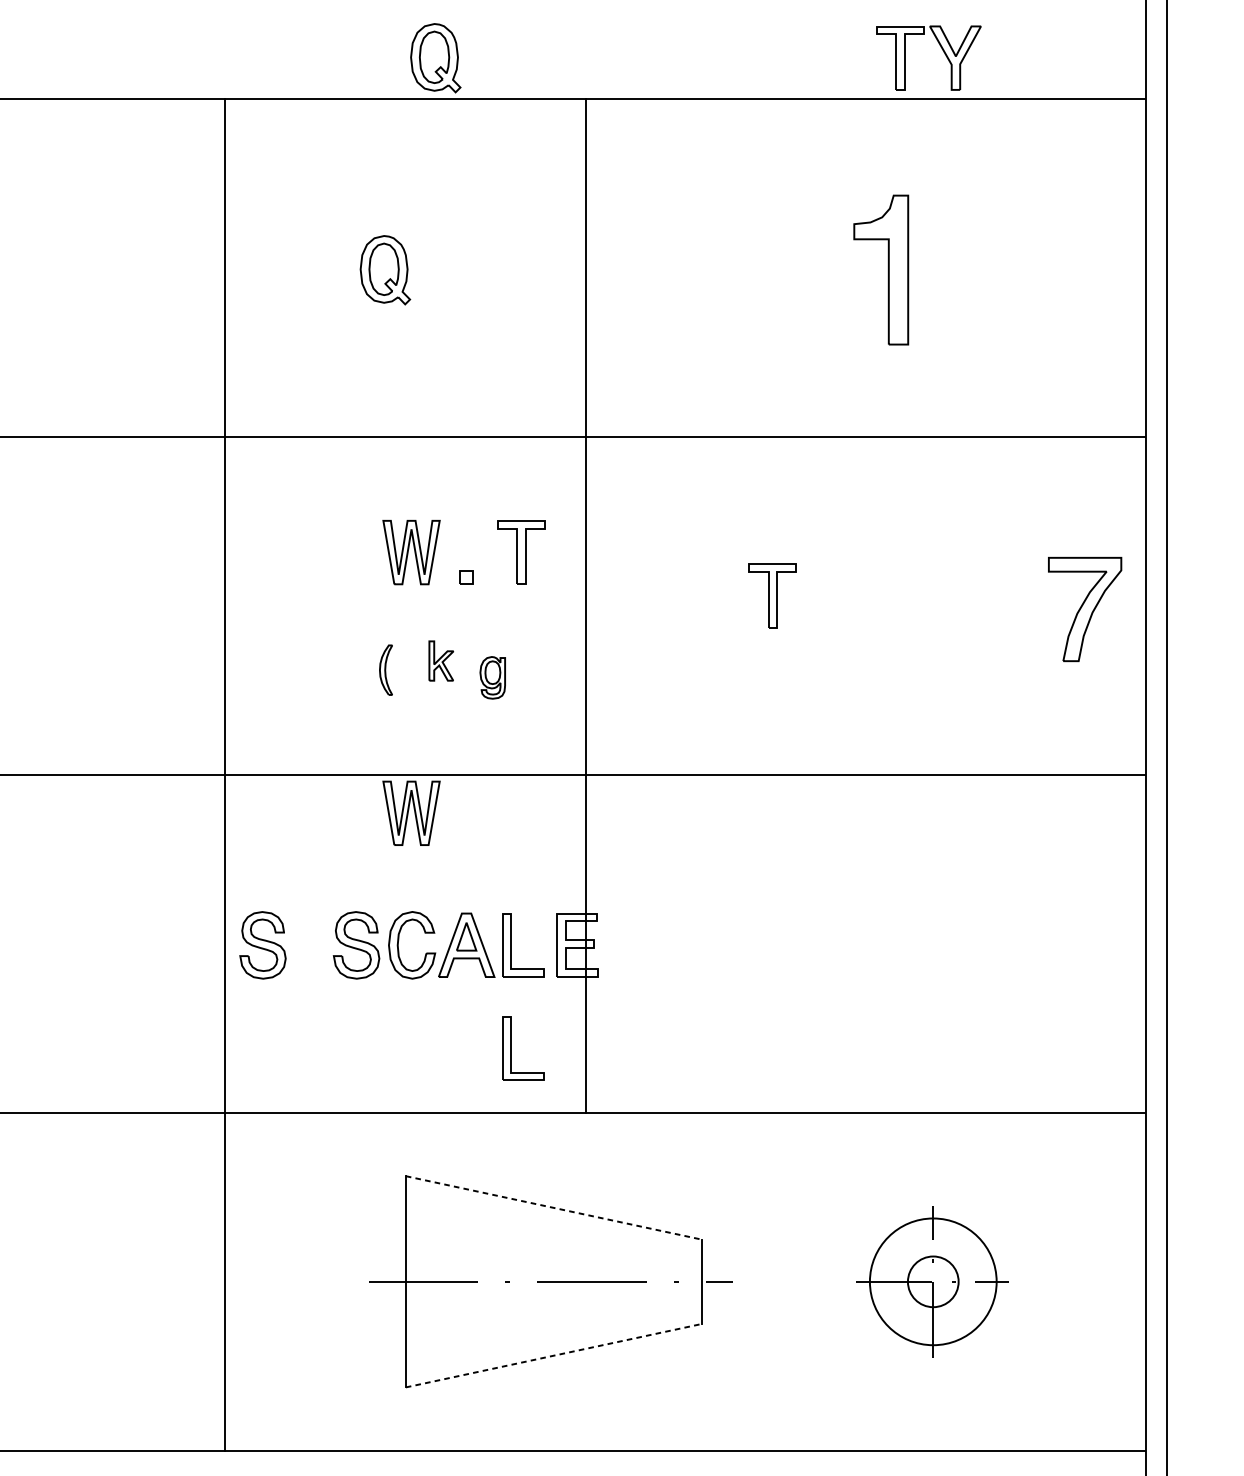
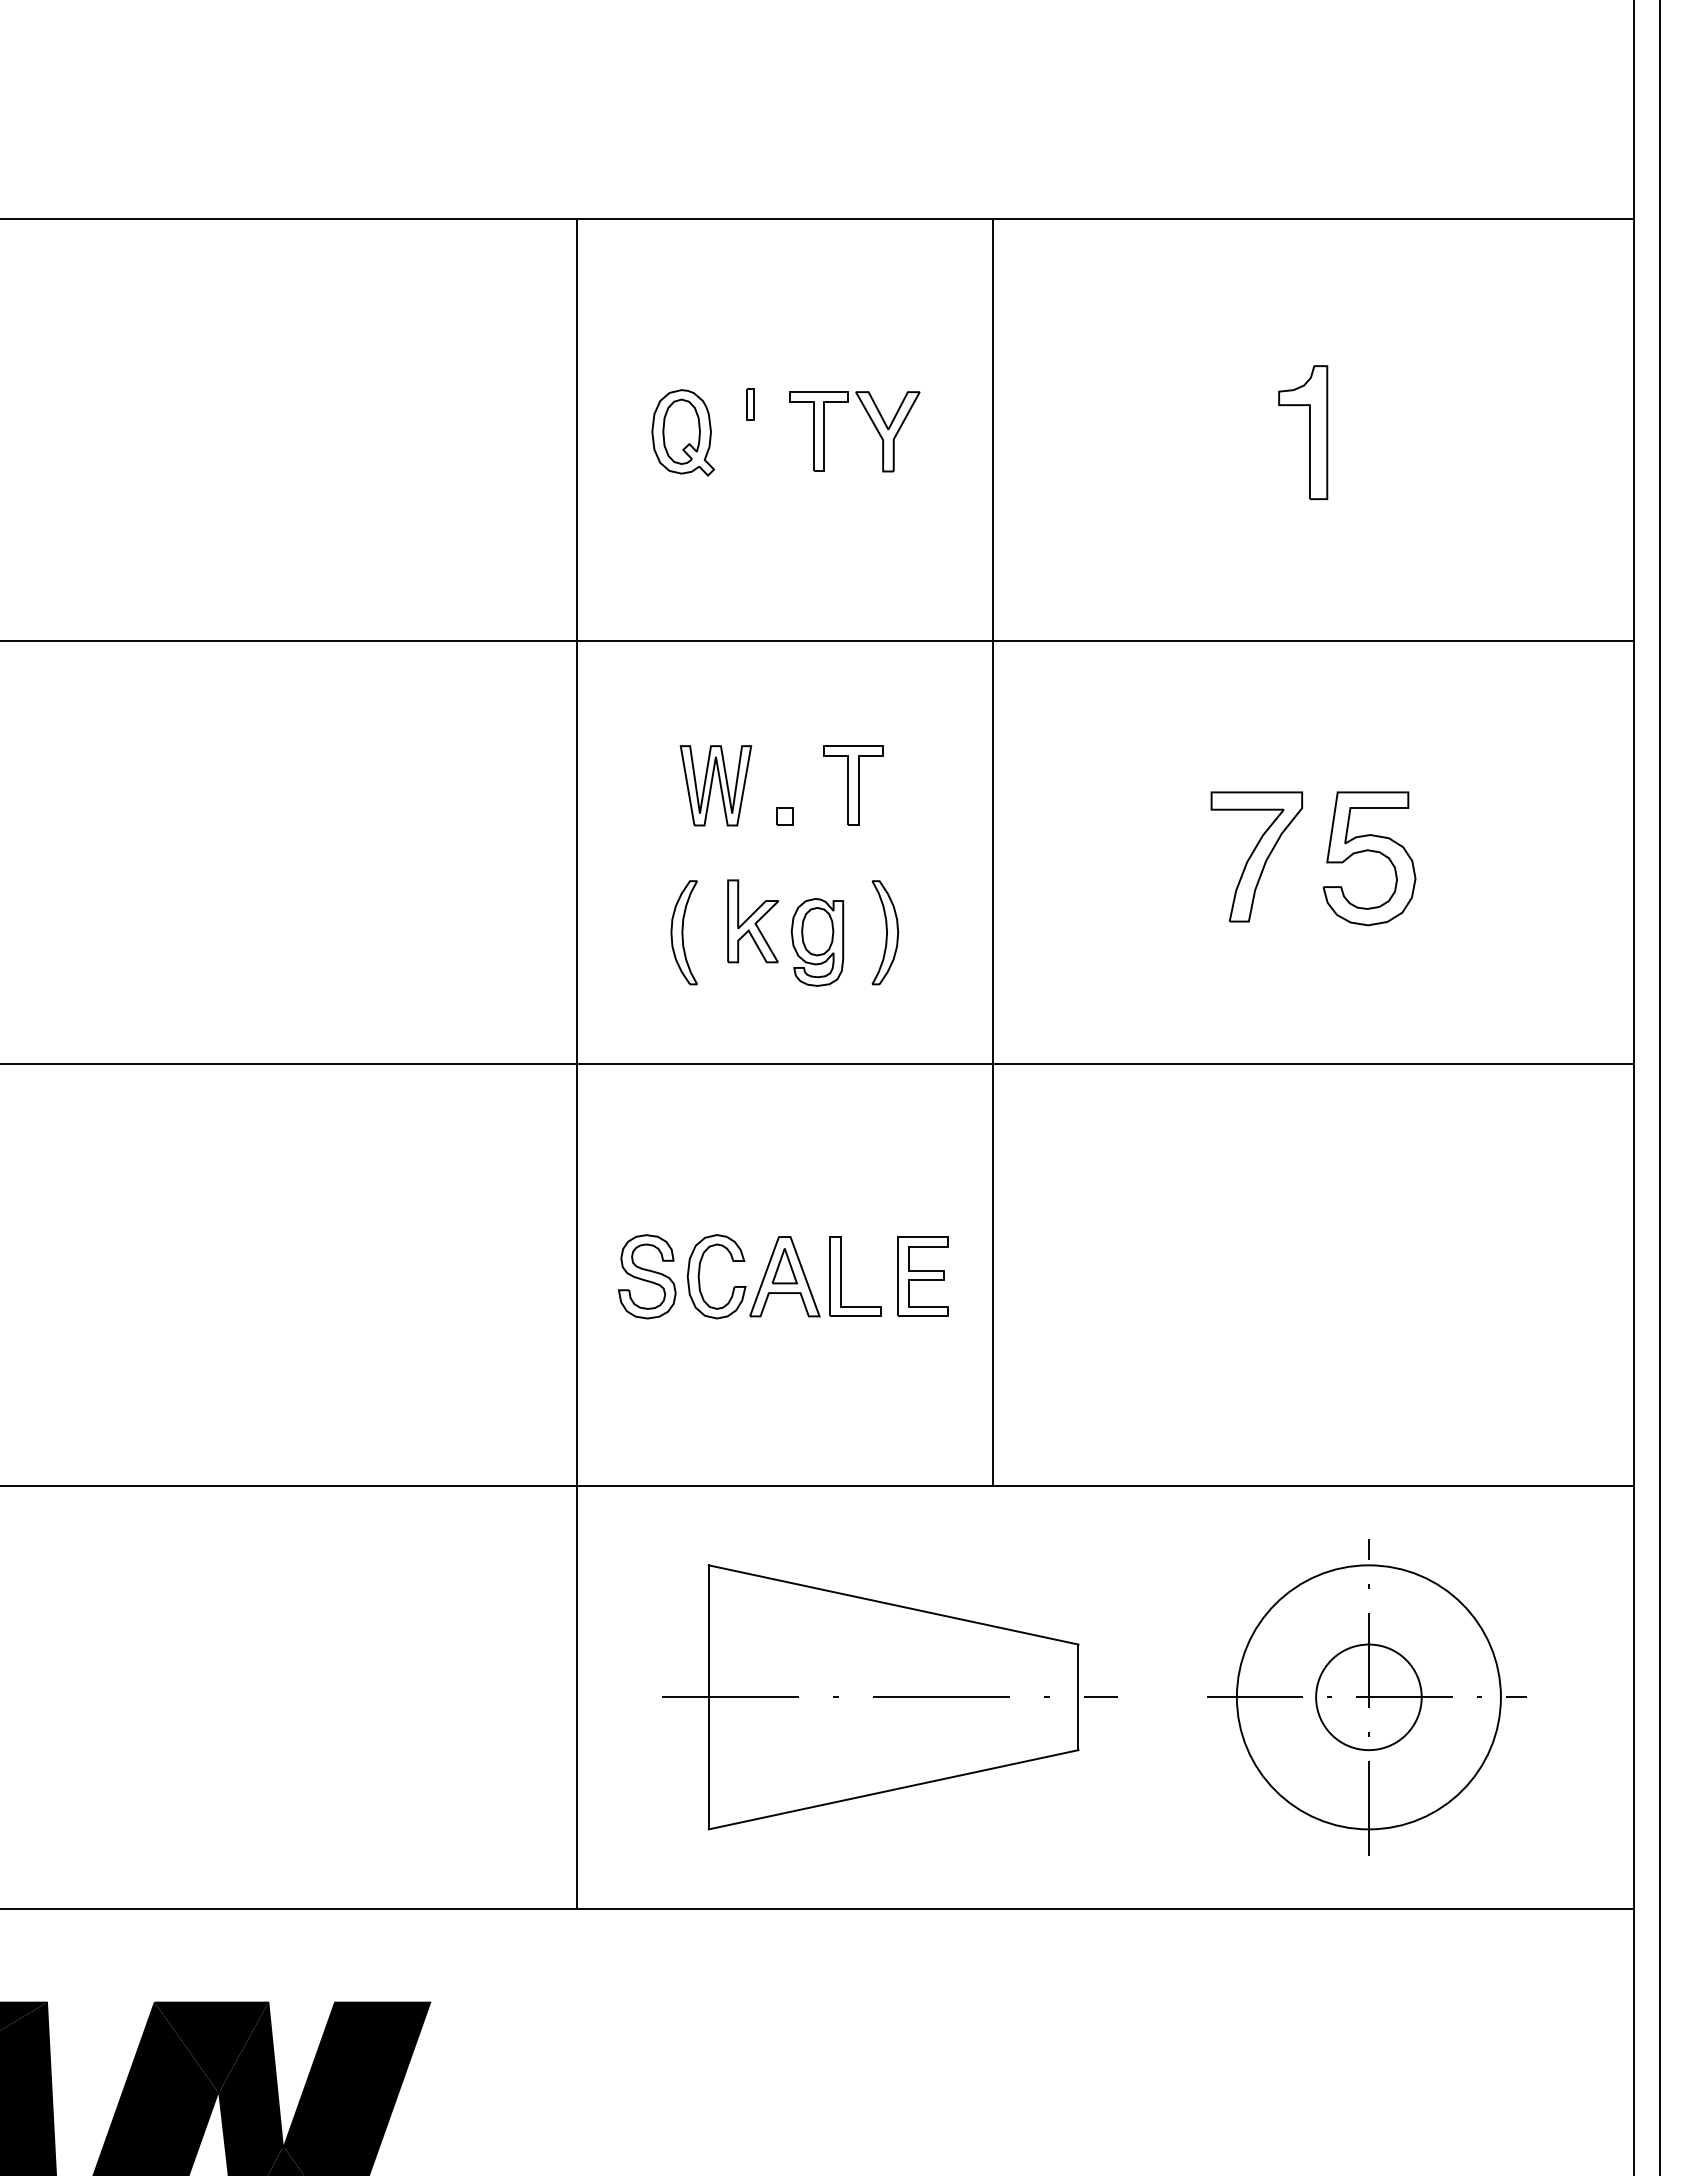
part: (943, 51) -> (872, 423), moved
part: (435, 57) -> (746, 167), removed
part: (439, 247) -> (750, 404), added
part: (881, 269) -> (1303, 432), size x0.71
part: (772, 595) -> (1167, 839), removed
line: (585, 605) -> (992, 852), moved
part: (934, 605) -> (1369, 851), added
part: (1084, 609) -> (1256, 856), moved
part: (441, 661) -> (753, 921), size x1.67
part: (385, 669) -> (683, 932), size x1.67
part: (547, 669) -> (885, 932), added
part: (492, 677) -> (817, 942), size x1.67
line: (224, 774) -> (576, 1063), moved
part: (411, 813) -> (715, 1111), removed
part: (262, 945) -> (529, 1276), removed
part: (511, 1048) -> (841, 1405), removed
line: (554, 1208) -> (894, 1605), dashed -> solid
part: (931, 1281) -> (1366, 1697), size x1.67
line: (554, 1355) -> (894, 1789), dashed -> solid

